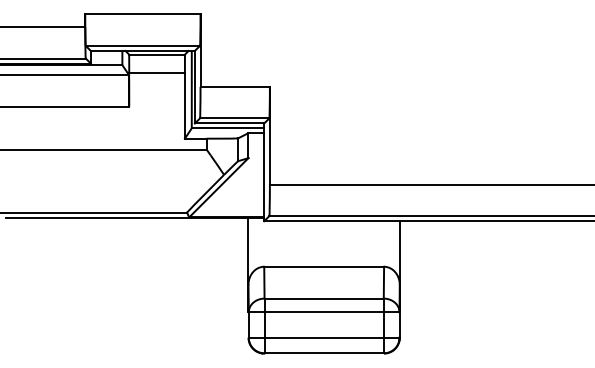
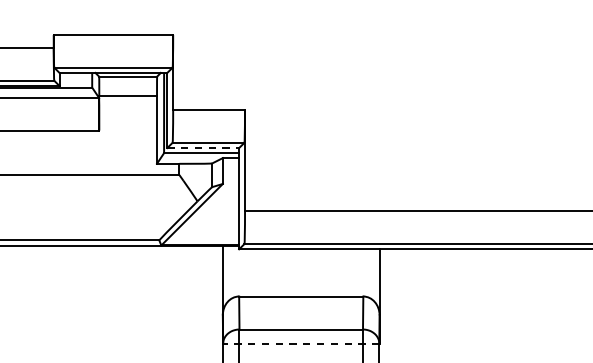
line: (229, 123) -> (203, 148), solid -> dashed
line: (323, 312) -> (300, 343), solid -> dashed

